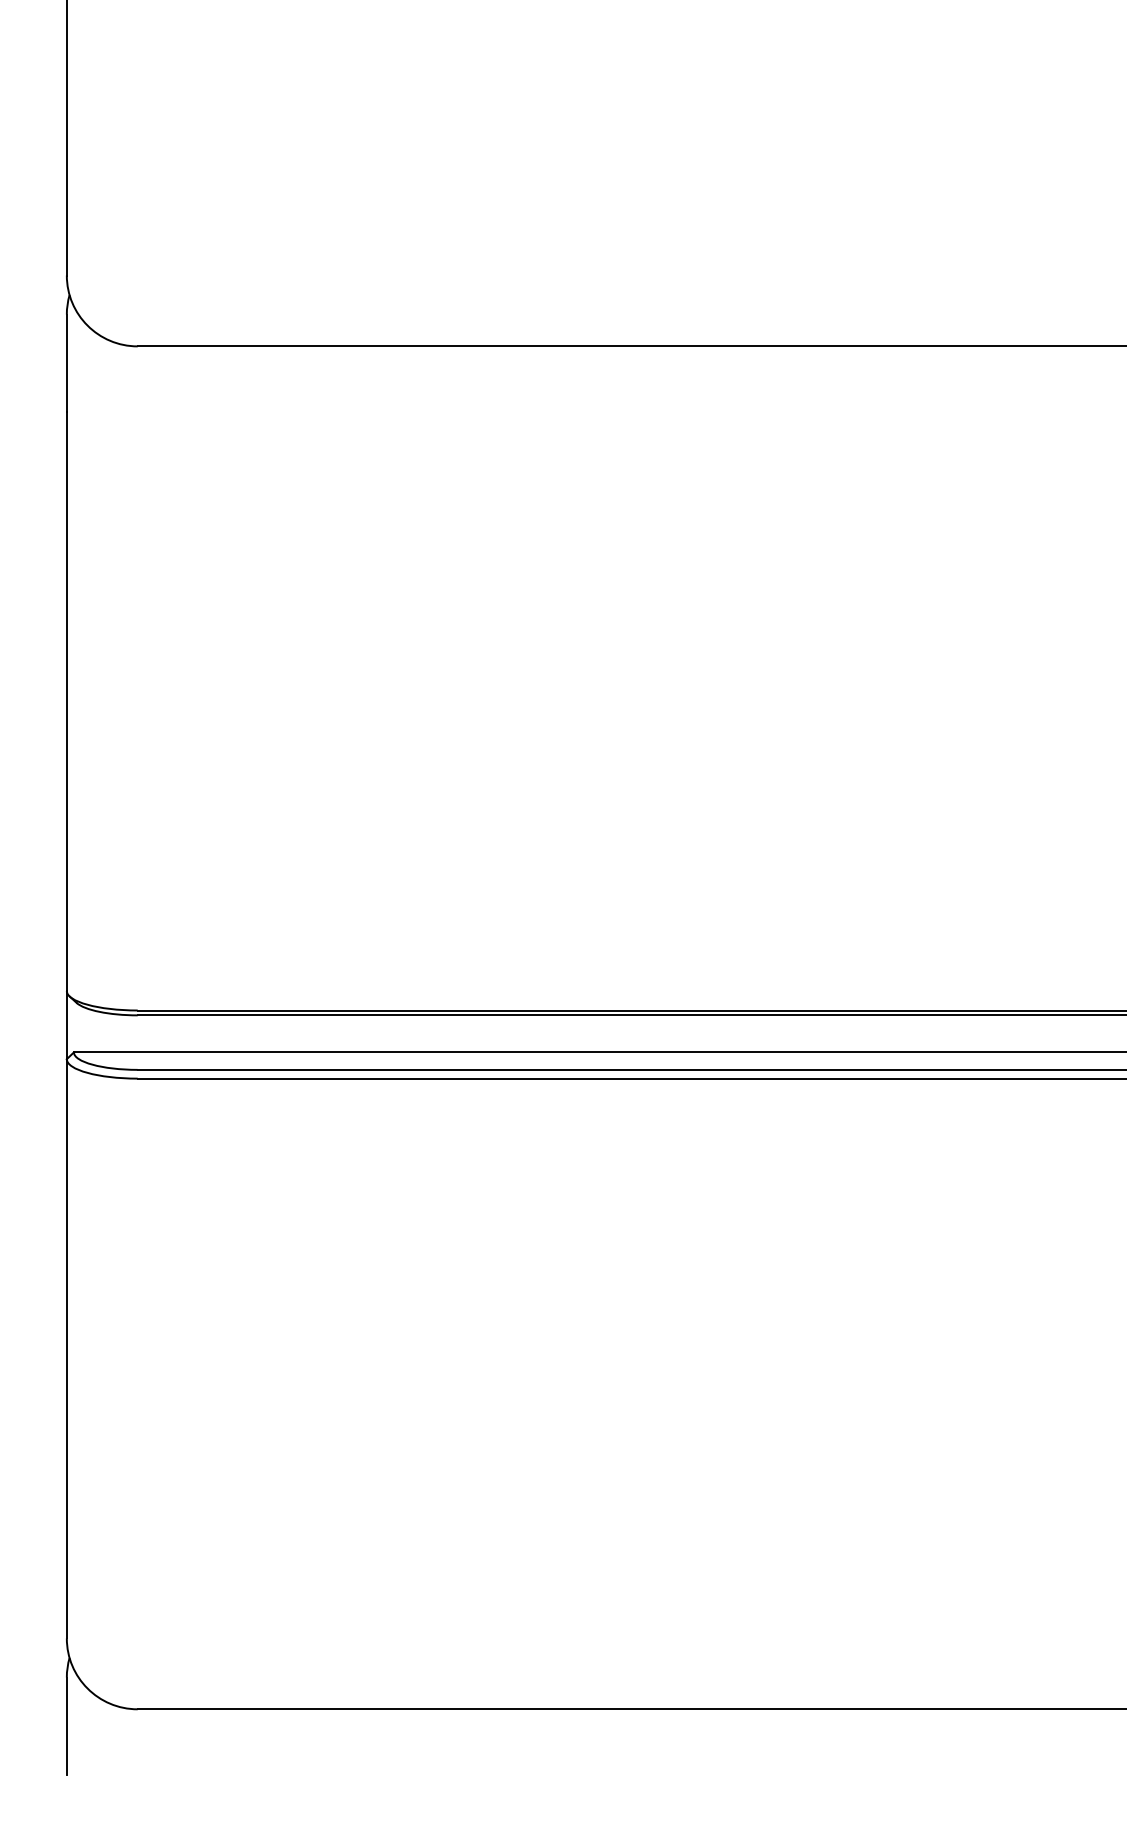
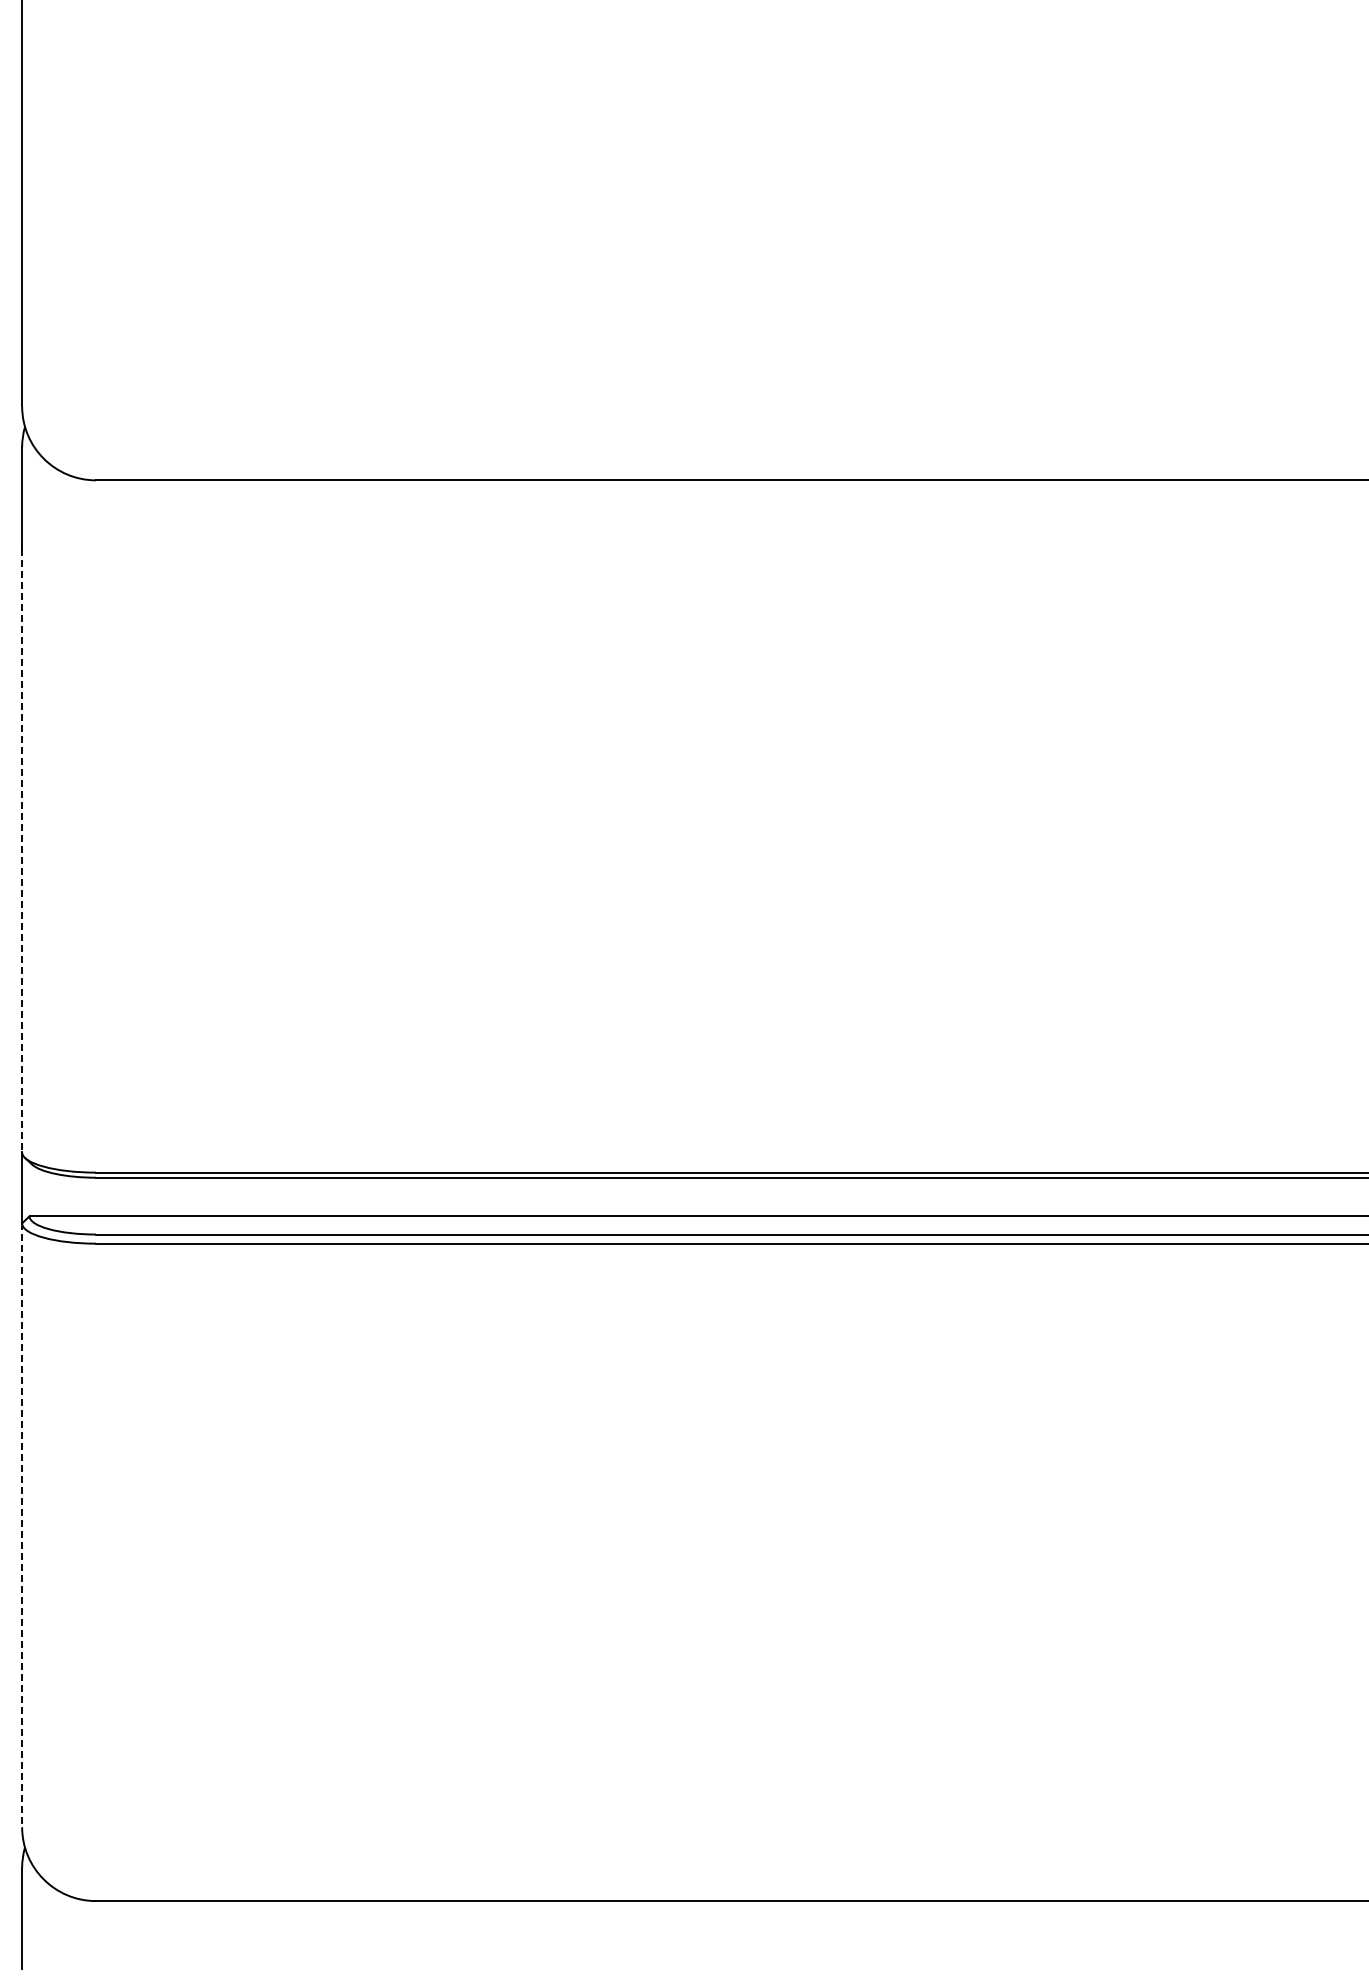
line: (67, 701) -> (22, 850), solid -> dashed
line: (67, 1349) -> (22, 1525), solid -> dashed

